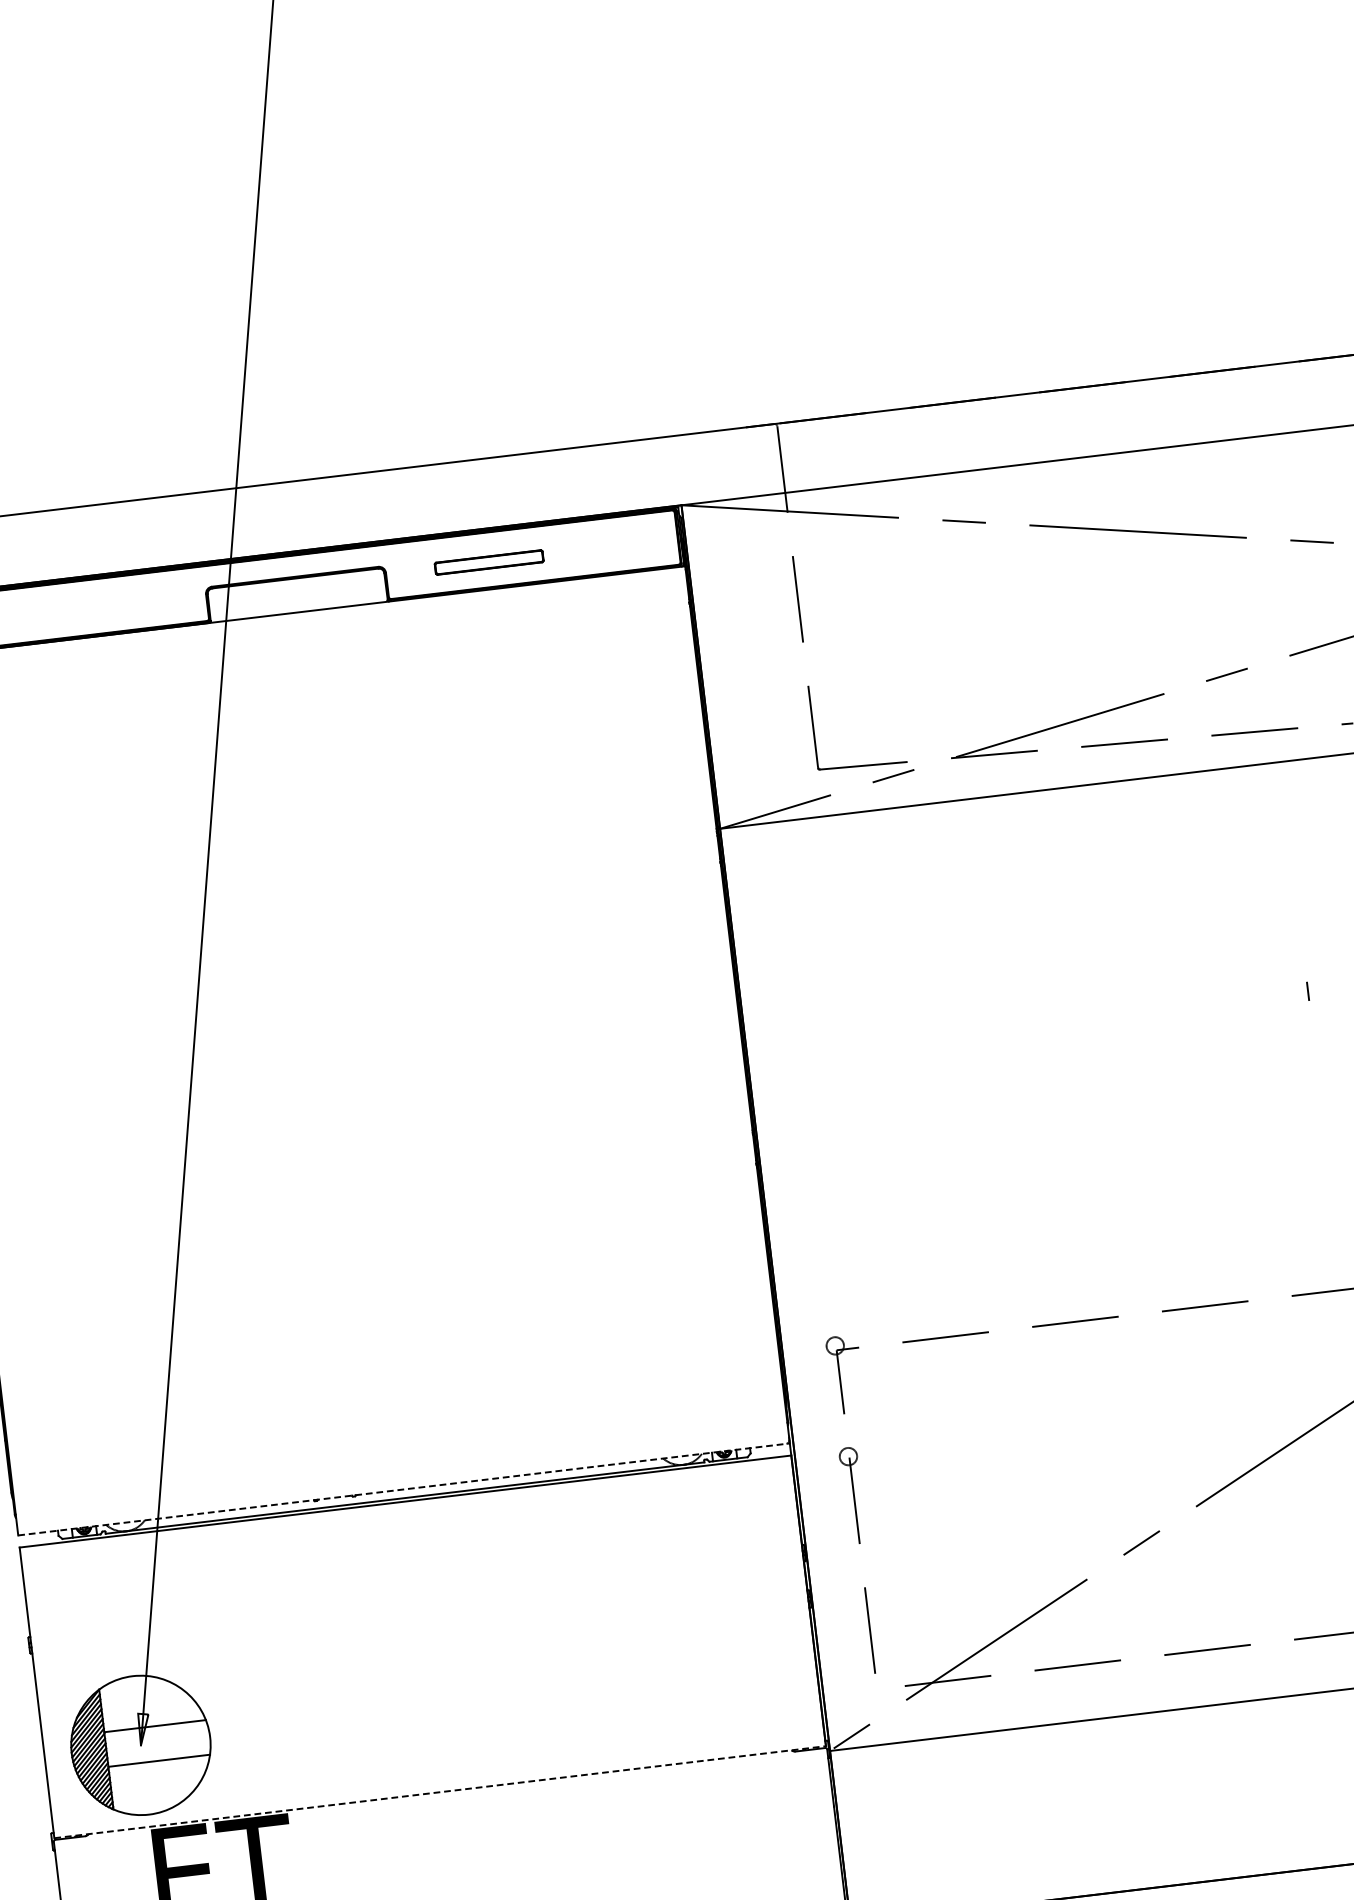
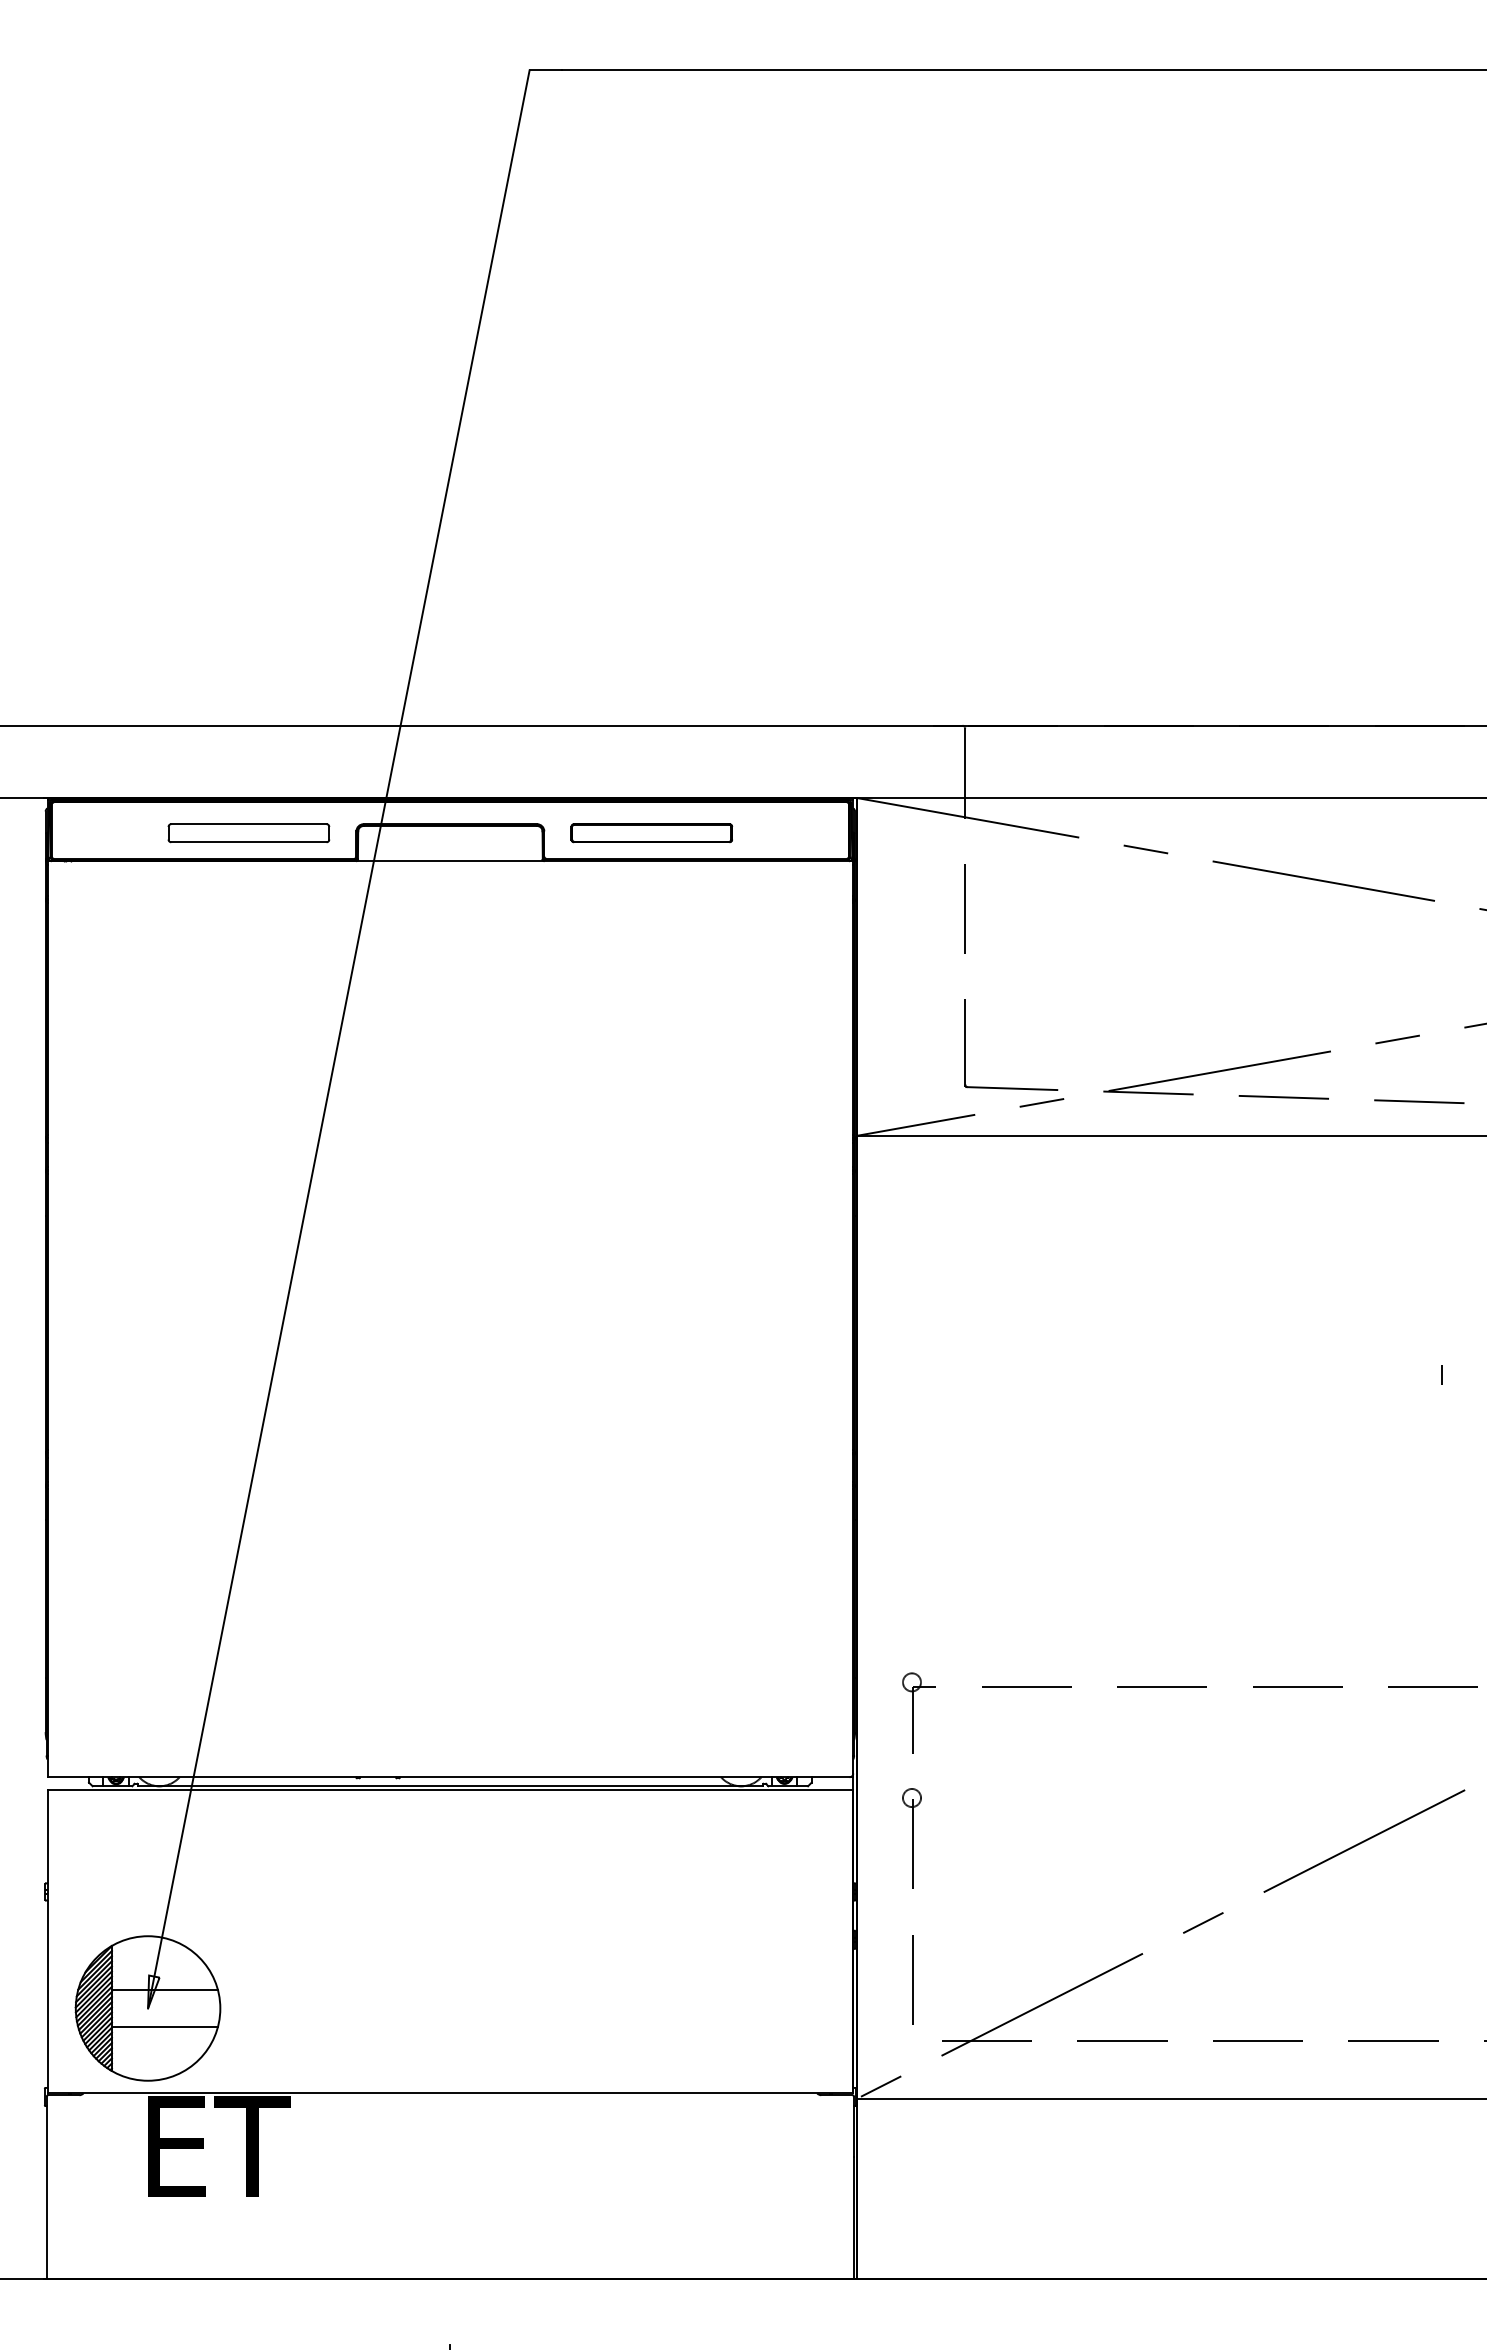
part: (488, 562) -> (651, 833), size x1.43
part: (102, 608) -> (248, 833), added
line: (404, 1489) -> (450, 1777), dashed -> solid
line: (440, 1792) -> (450, 2093), dashed -> solid

